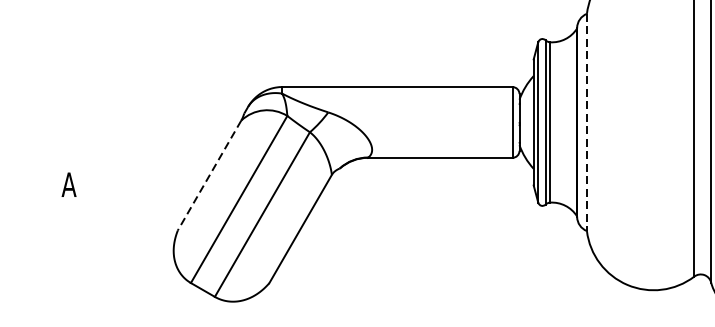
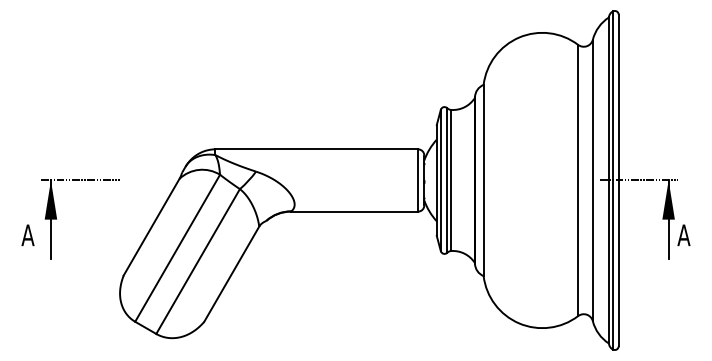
line: (586, 122) -> (483, 180), dashed -> solid
part: (101, 166) -> (56, 219), added
line: (209, 175) -> (151, 227), dashed -> solid

